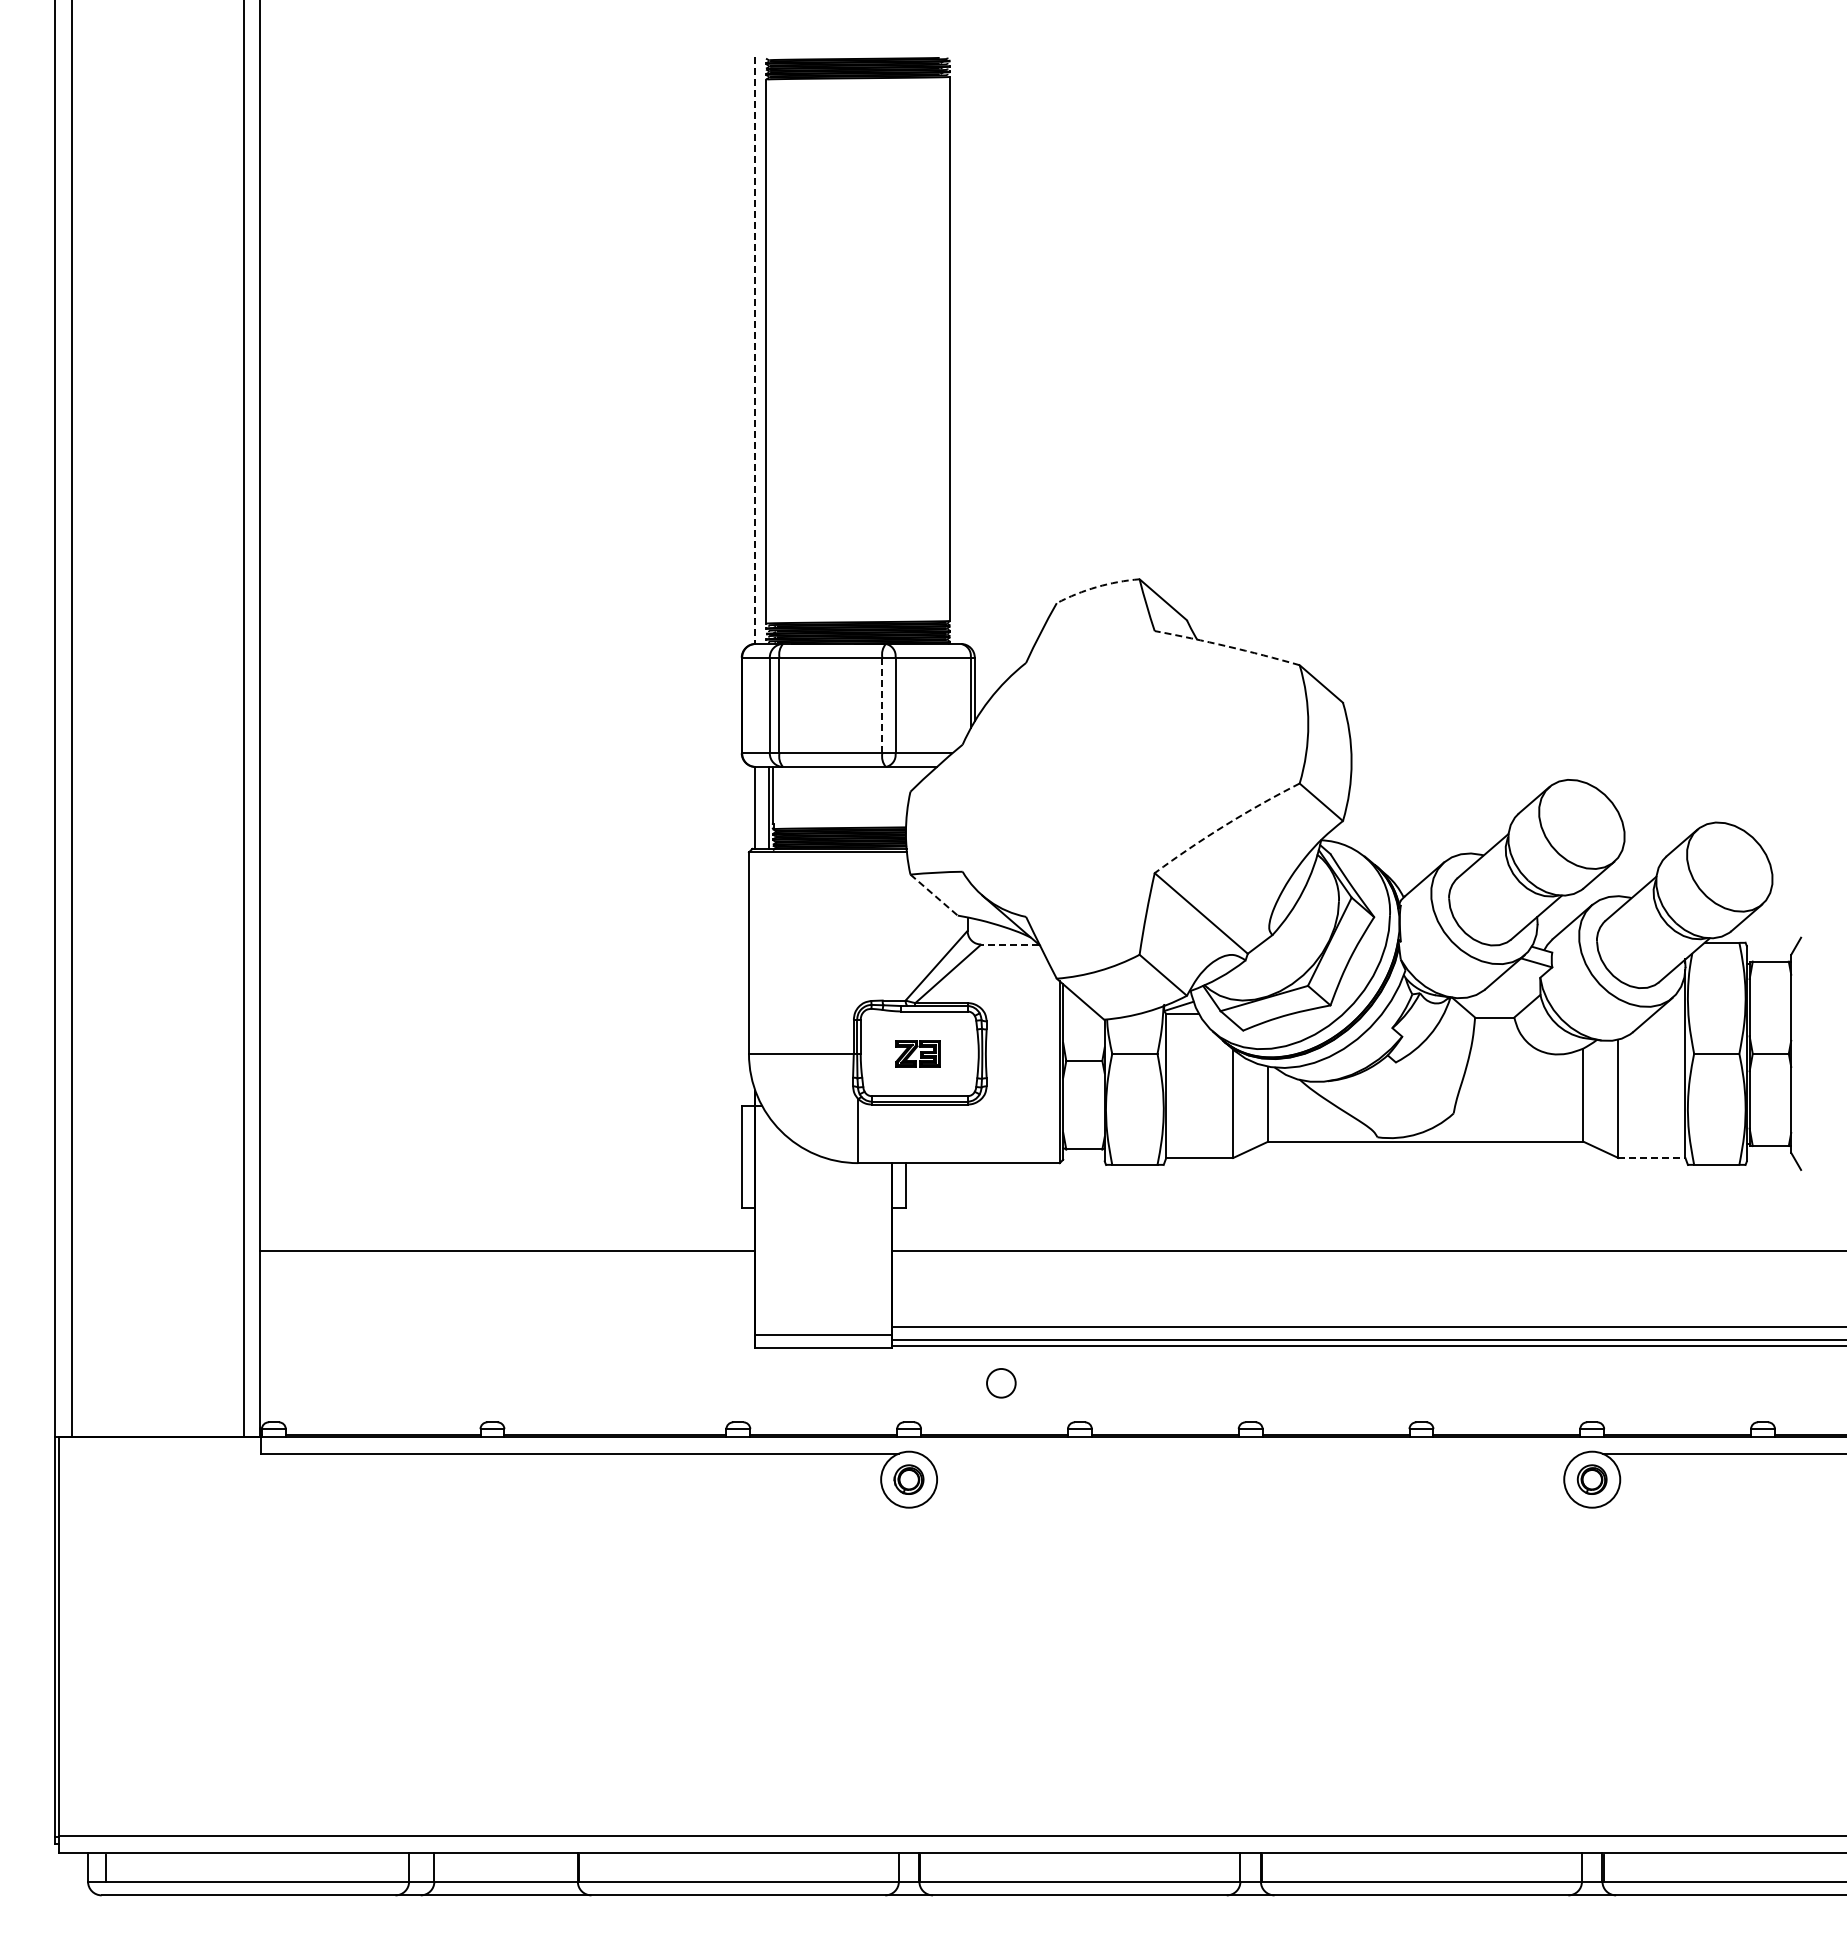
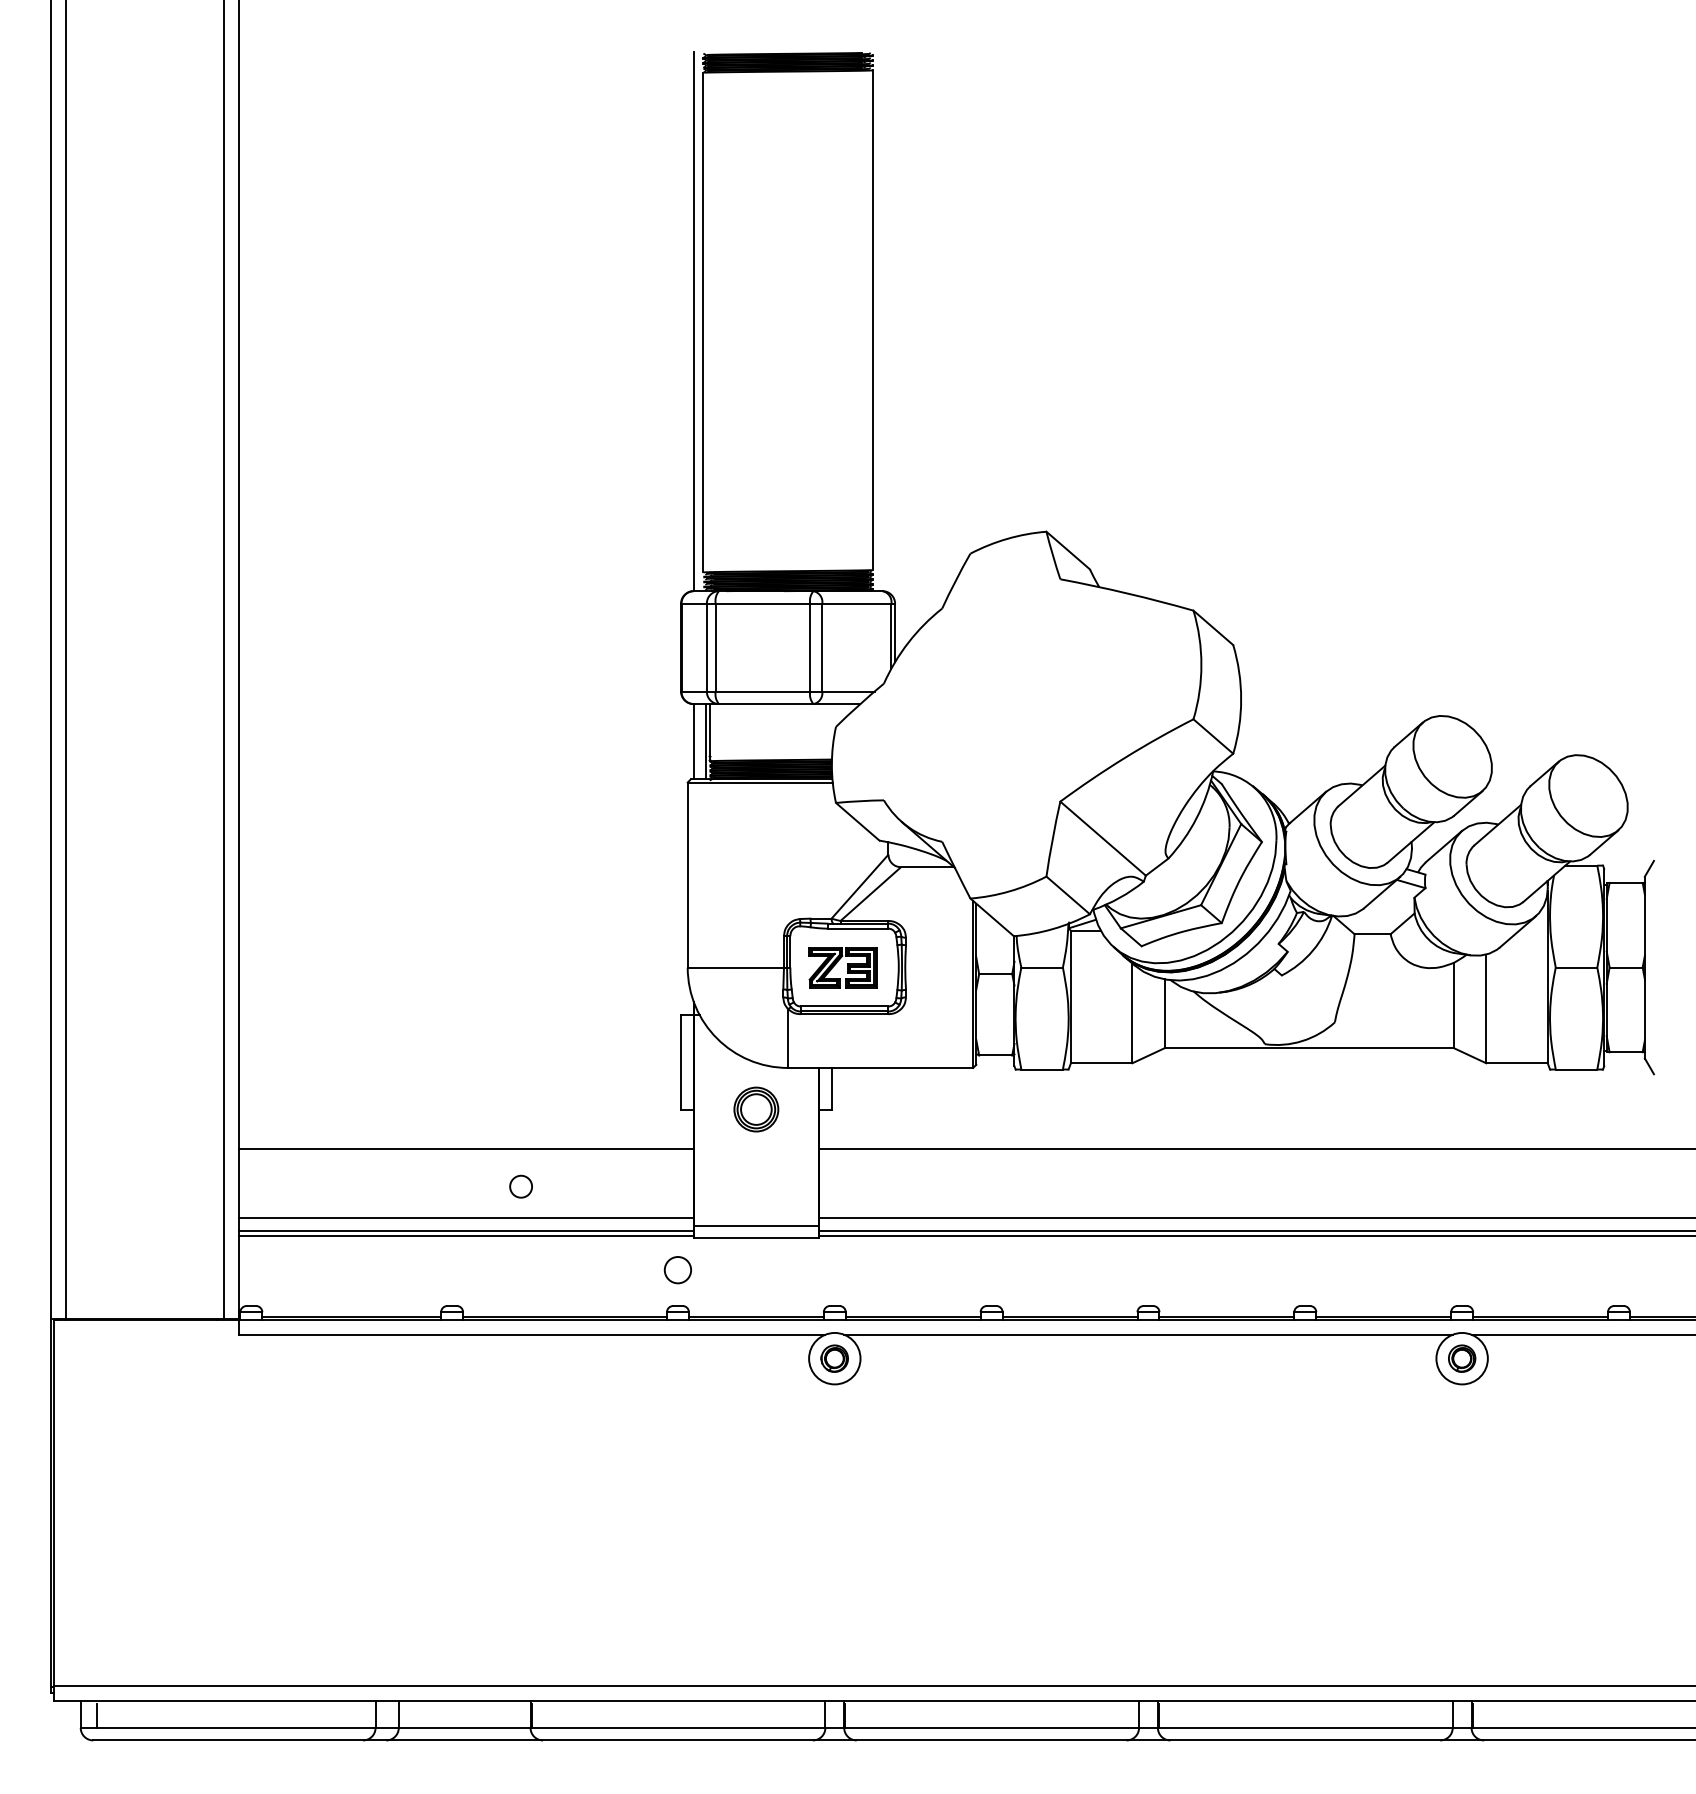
line: (755, 350) -> (693, 321), dashed -> solid
arc: (1097, 587) -> (1007, 539), dashed -> solid
arc: (1227, 646) -> (1127, 593), dashed -> solid
line: (882, 705) -> (810, 647), dashed -> solid
arc: (1225, 825) -> (1125, 757), dashed -> solid
line: (934, 895) -> (858, 822), dashed -> solid
line: (1010, 944) -> (927, 867), dashed -> solid
part: (917, 1053) -> (842, 967), size x1.67
line: (1652, 1158) -> (1517, 1063), dashed -> solid
part: (823, 1208) -> (756, 1109), added
circle: (567, 1292) -> (521, 1186), added
line: (507, 1326) -> (465, 1217), added
line: (507, 1340) -> (465, 1230), added
line: (507, 1345) -> (465, 1235), added
circle: (1001, 1383) -> (678, 1270), moved
line: (1250, 1453) -> (1148, 1334), added

